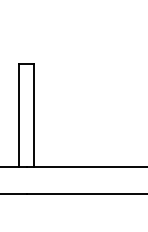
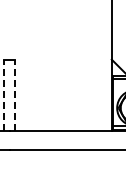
line: (19, 115) -> (4, 95), solid -> dashed
line: (33, 115) -> (14, 95), solid -> dashed

